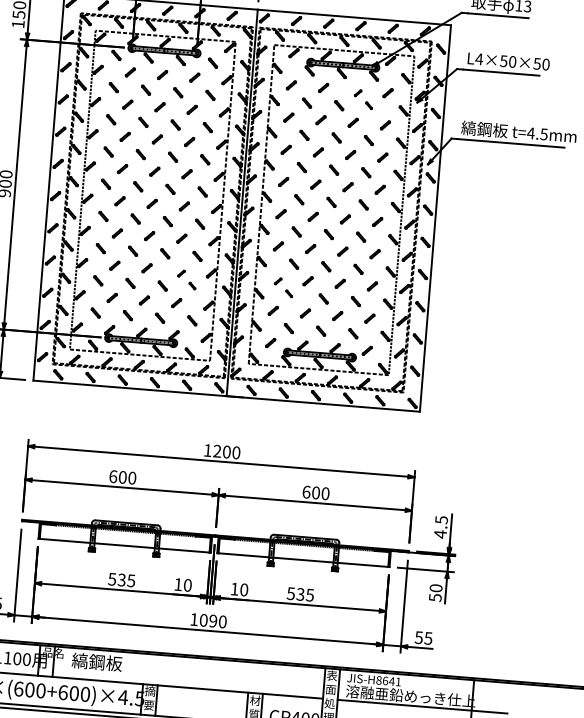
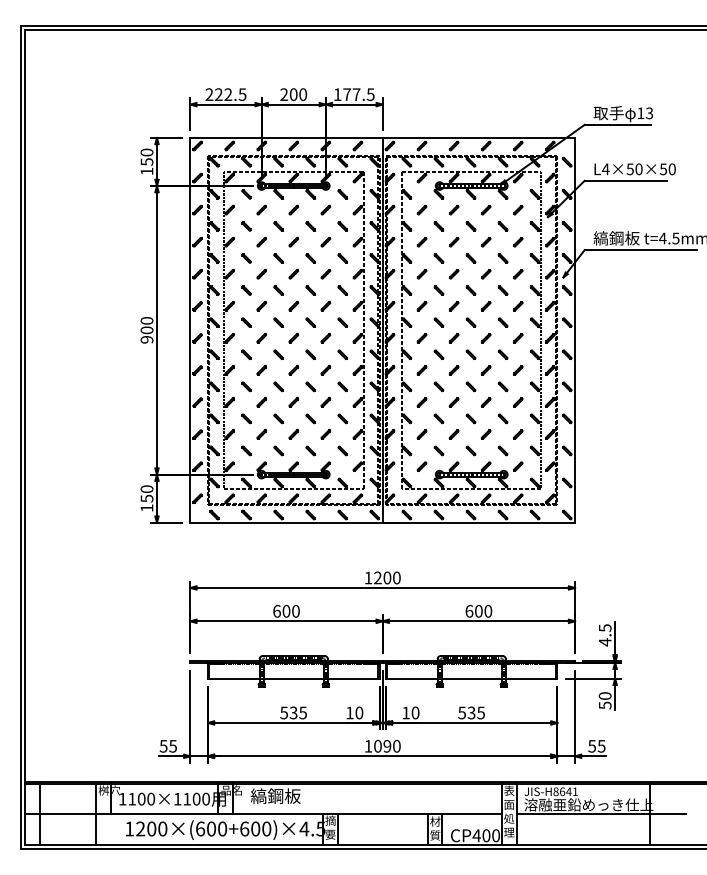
part: (363, 99) -> (494, 218), size x1.43
part: (186, 279) -> (333, 410), size x1.43
part: (283, 287) -> (430, 410), size x1.43

